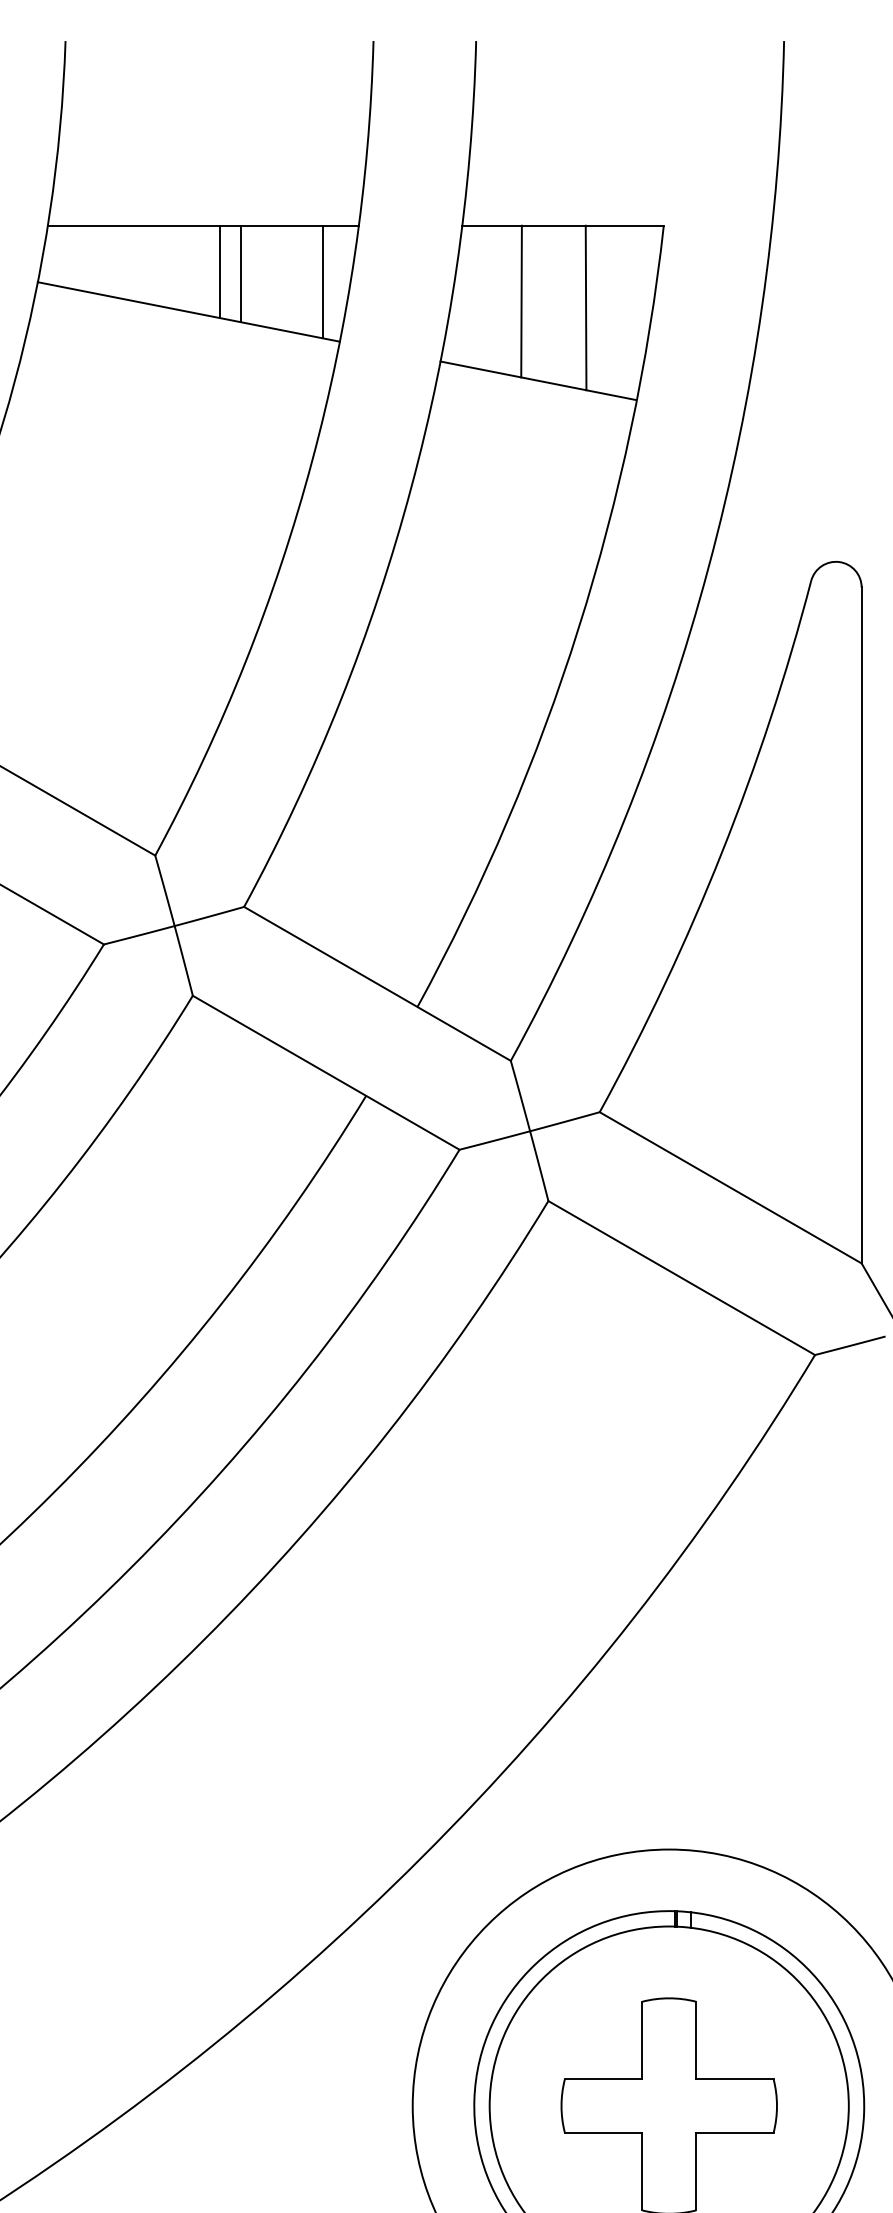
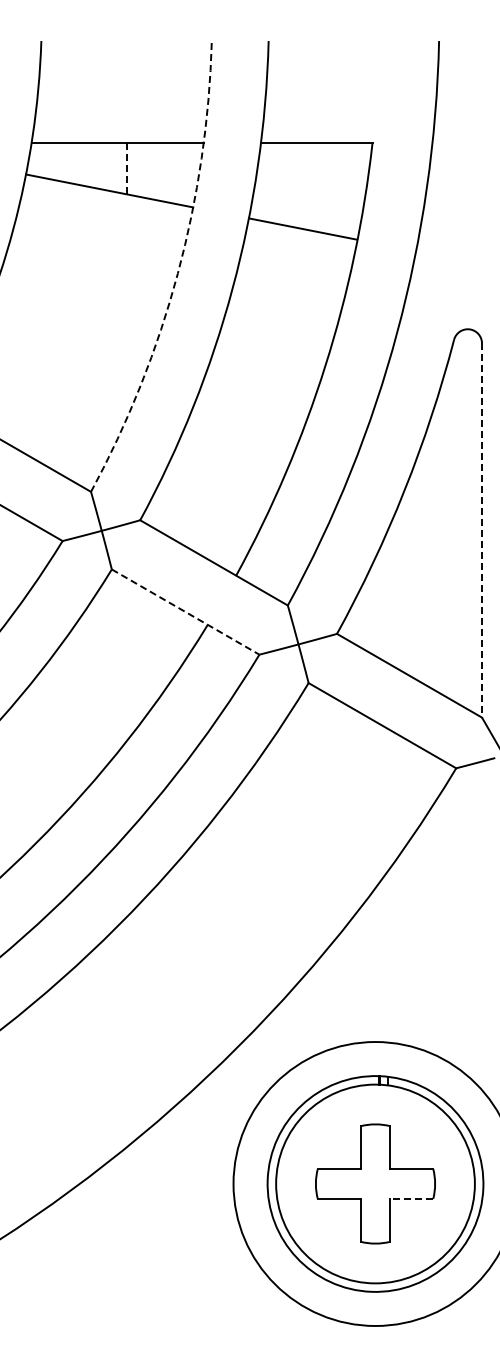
line: (221, 271) -> (127, 168), solid -> dashed
line: (241, 273) -> (138, 169), removed
line: (322, 282) -> (183, 174), removed
line: (521, 302) -> (293, 185), removed
line: (586, 307) -> (329, 188), removed
arc: (311, 461) -> (177, 273), solid -> dashed
line: (862, 927) -> (482, 531), solid -> dashed
line: (327, 1073) -> (186, 612), solid -> dashed
line: (734, 2132) -> (411, 1198), solid -> dashed

